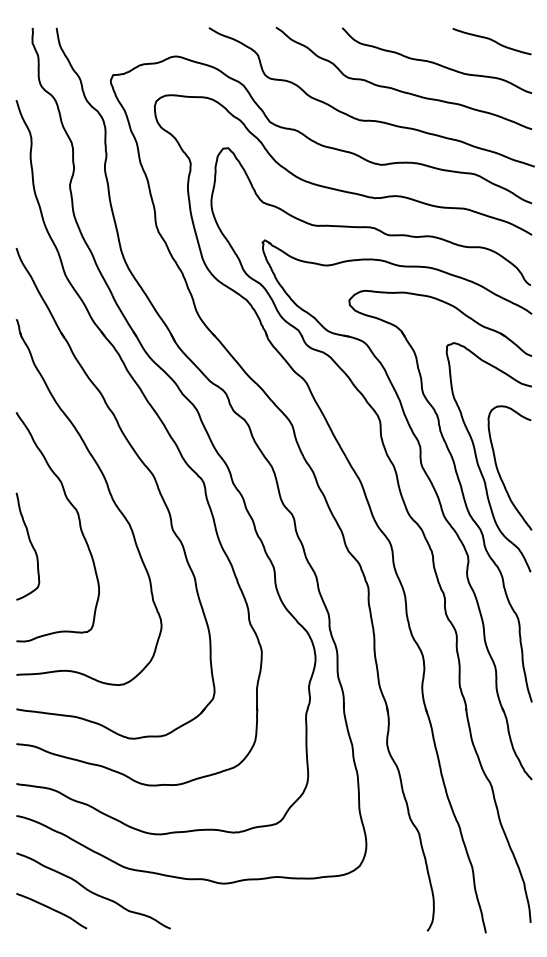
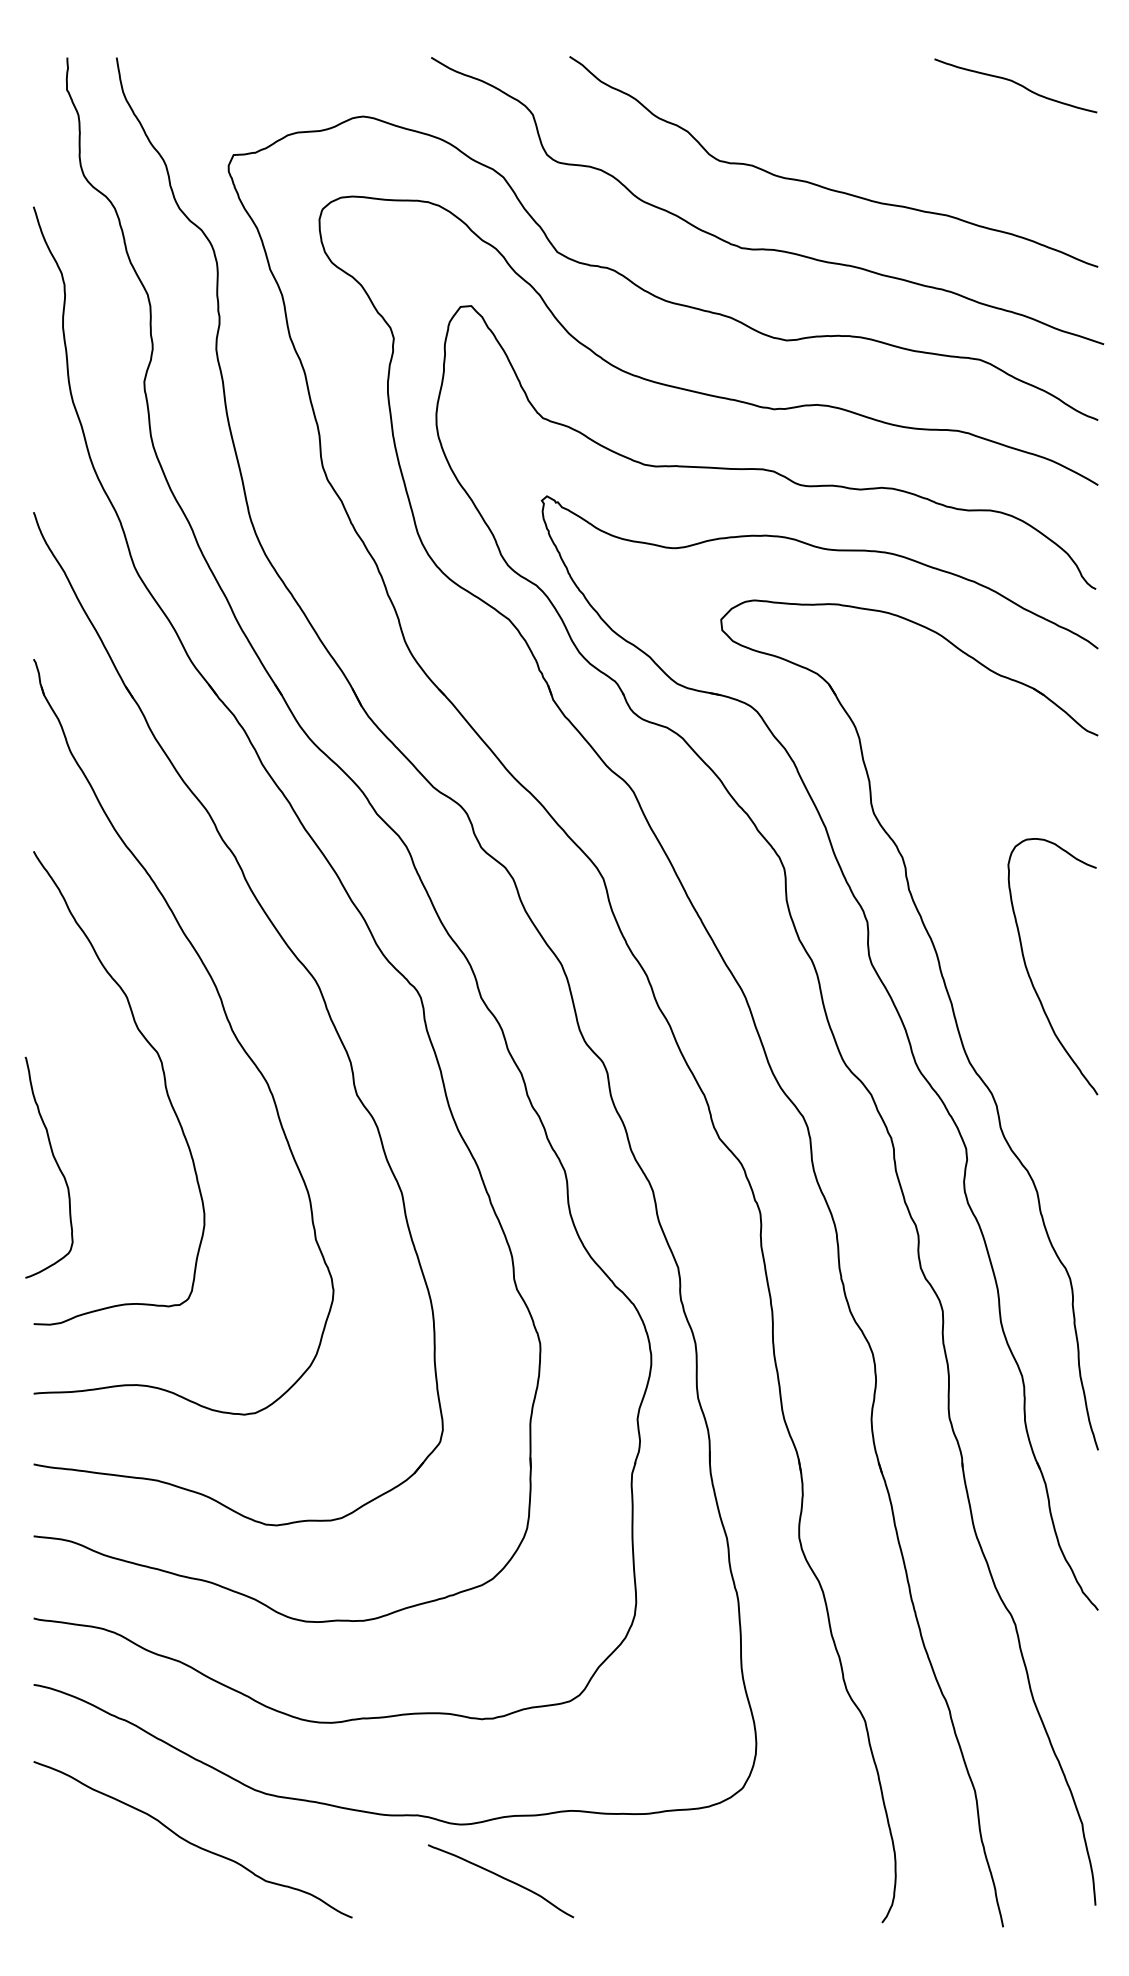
curve: (435, 62) -> (898, 129), removed
curve: (478, 461) -> (987, 952), removed
curve: (30, 544) -> (54, 1163), moved
curve: (52, 910) -> (502, 1879), moved

